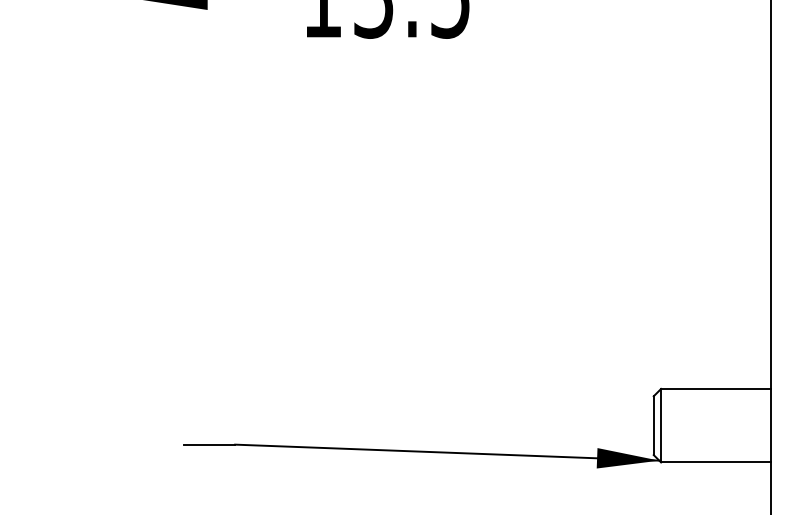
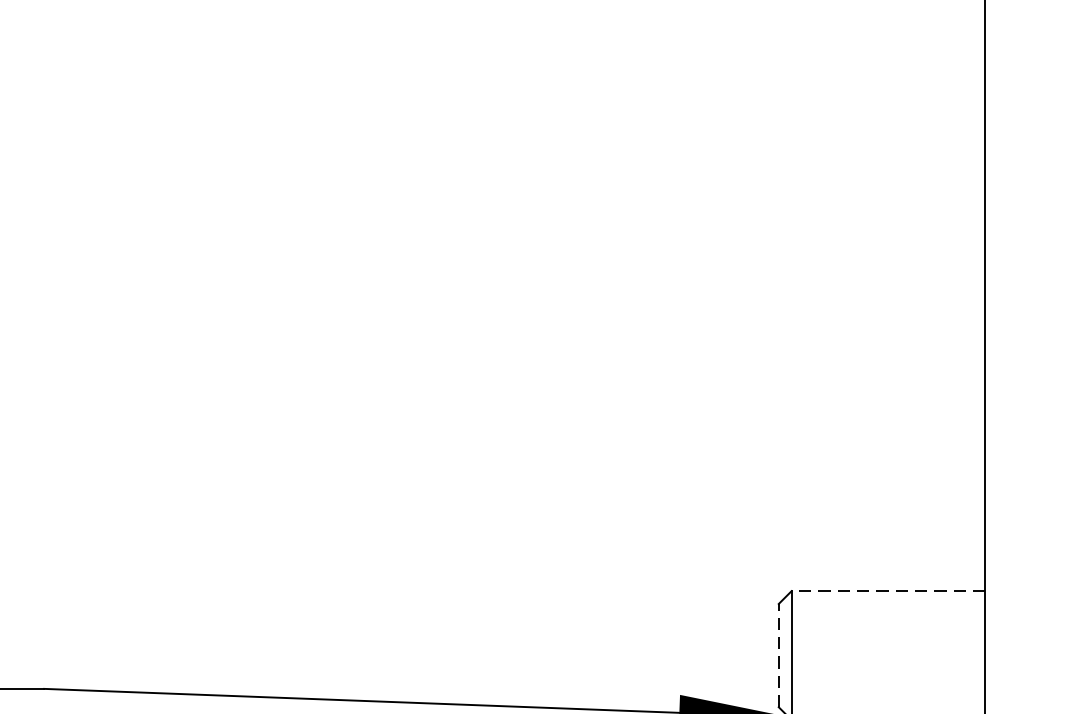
line: (715, 388) -> (887, 590), solid -> dashed
line: (653, 425) -> (778, 655), solid -> dashed

